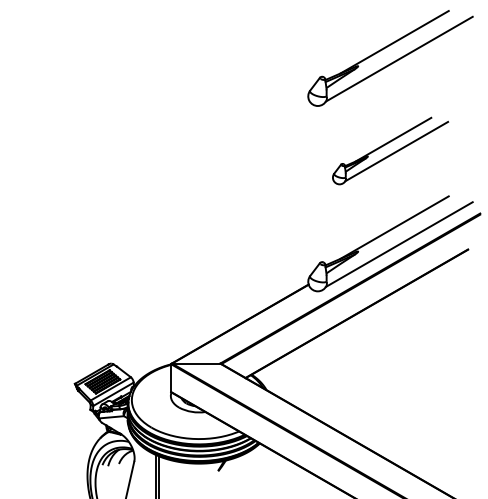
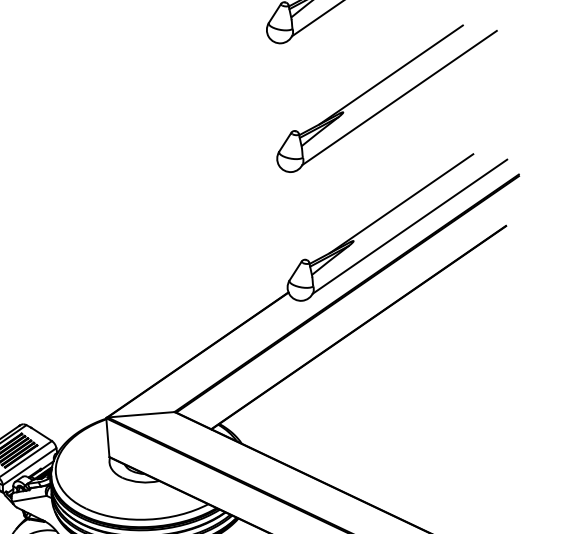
part: (390, 150) -> (387, 97), size x1.43

